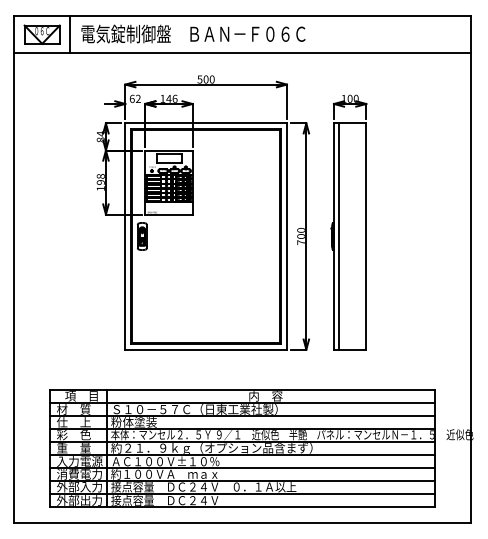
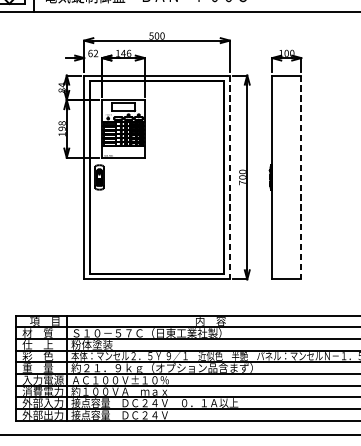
line: (338, 236) -> (276, 177), removed
line: (286, 237) -> (229, 178), solid -> dashed
line: (366, 237) -> (301, 178), solid -> dashed

